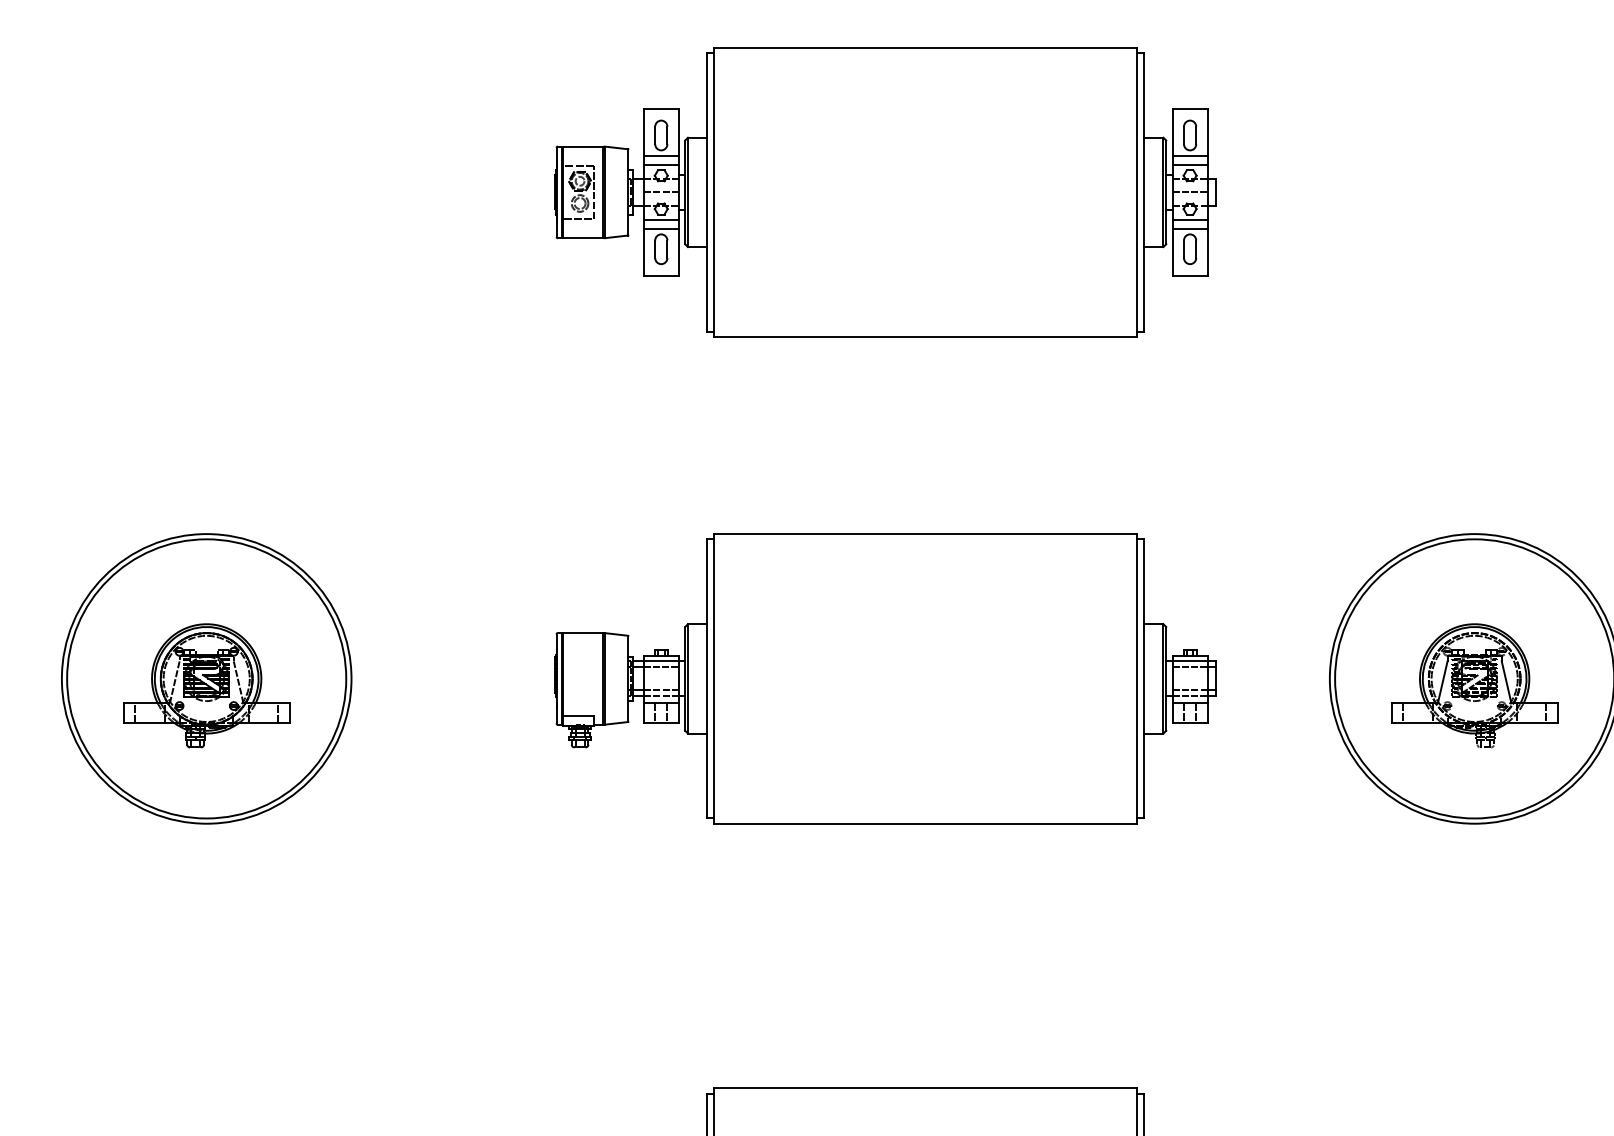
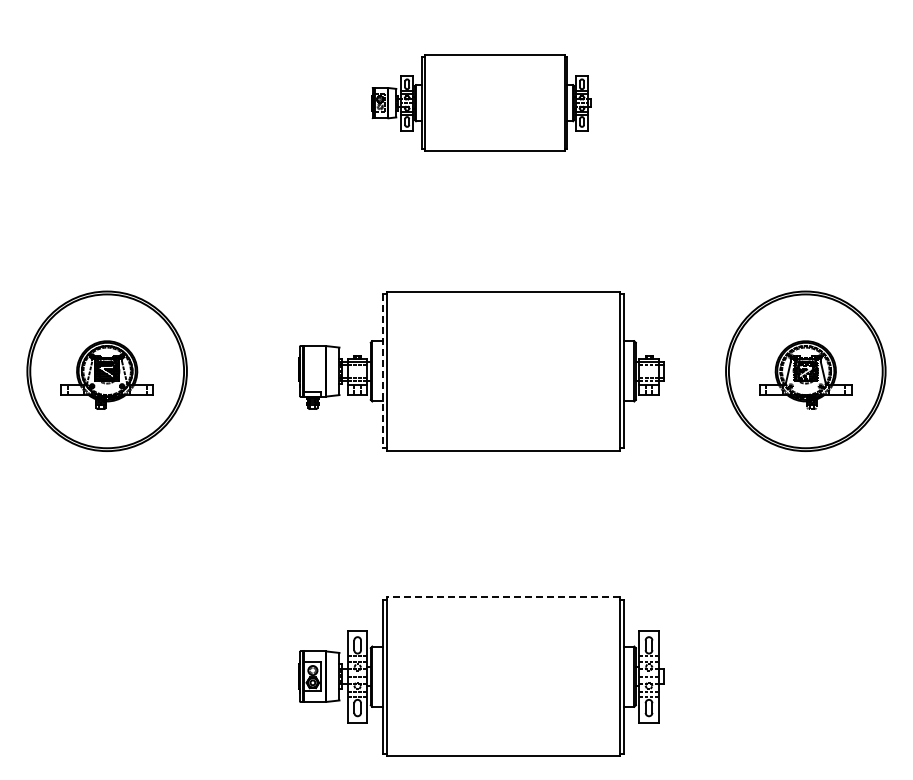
part: (886, 190) -> (481, 102), size x0.6
line: (706, 679) -> (382, 371), solid -> dashed
line: (925, 1087) -> (503, 596), solid -> dashed

